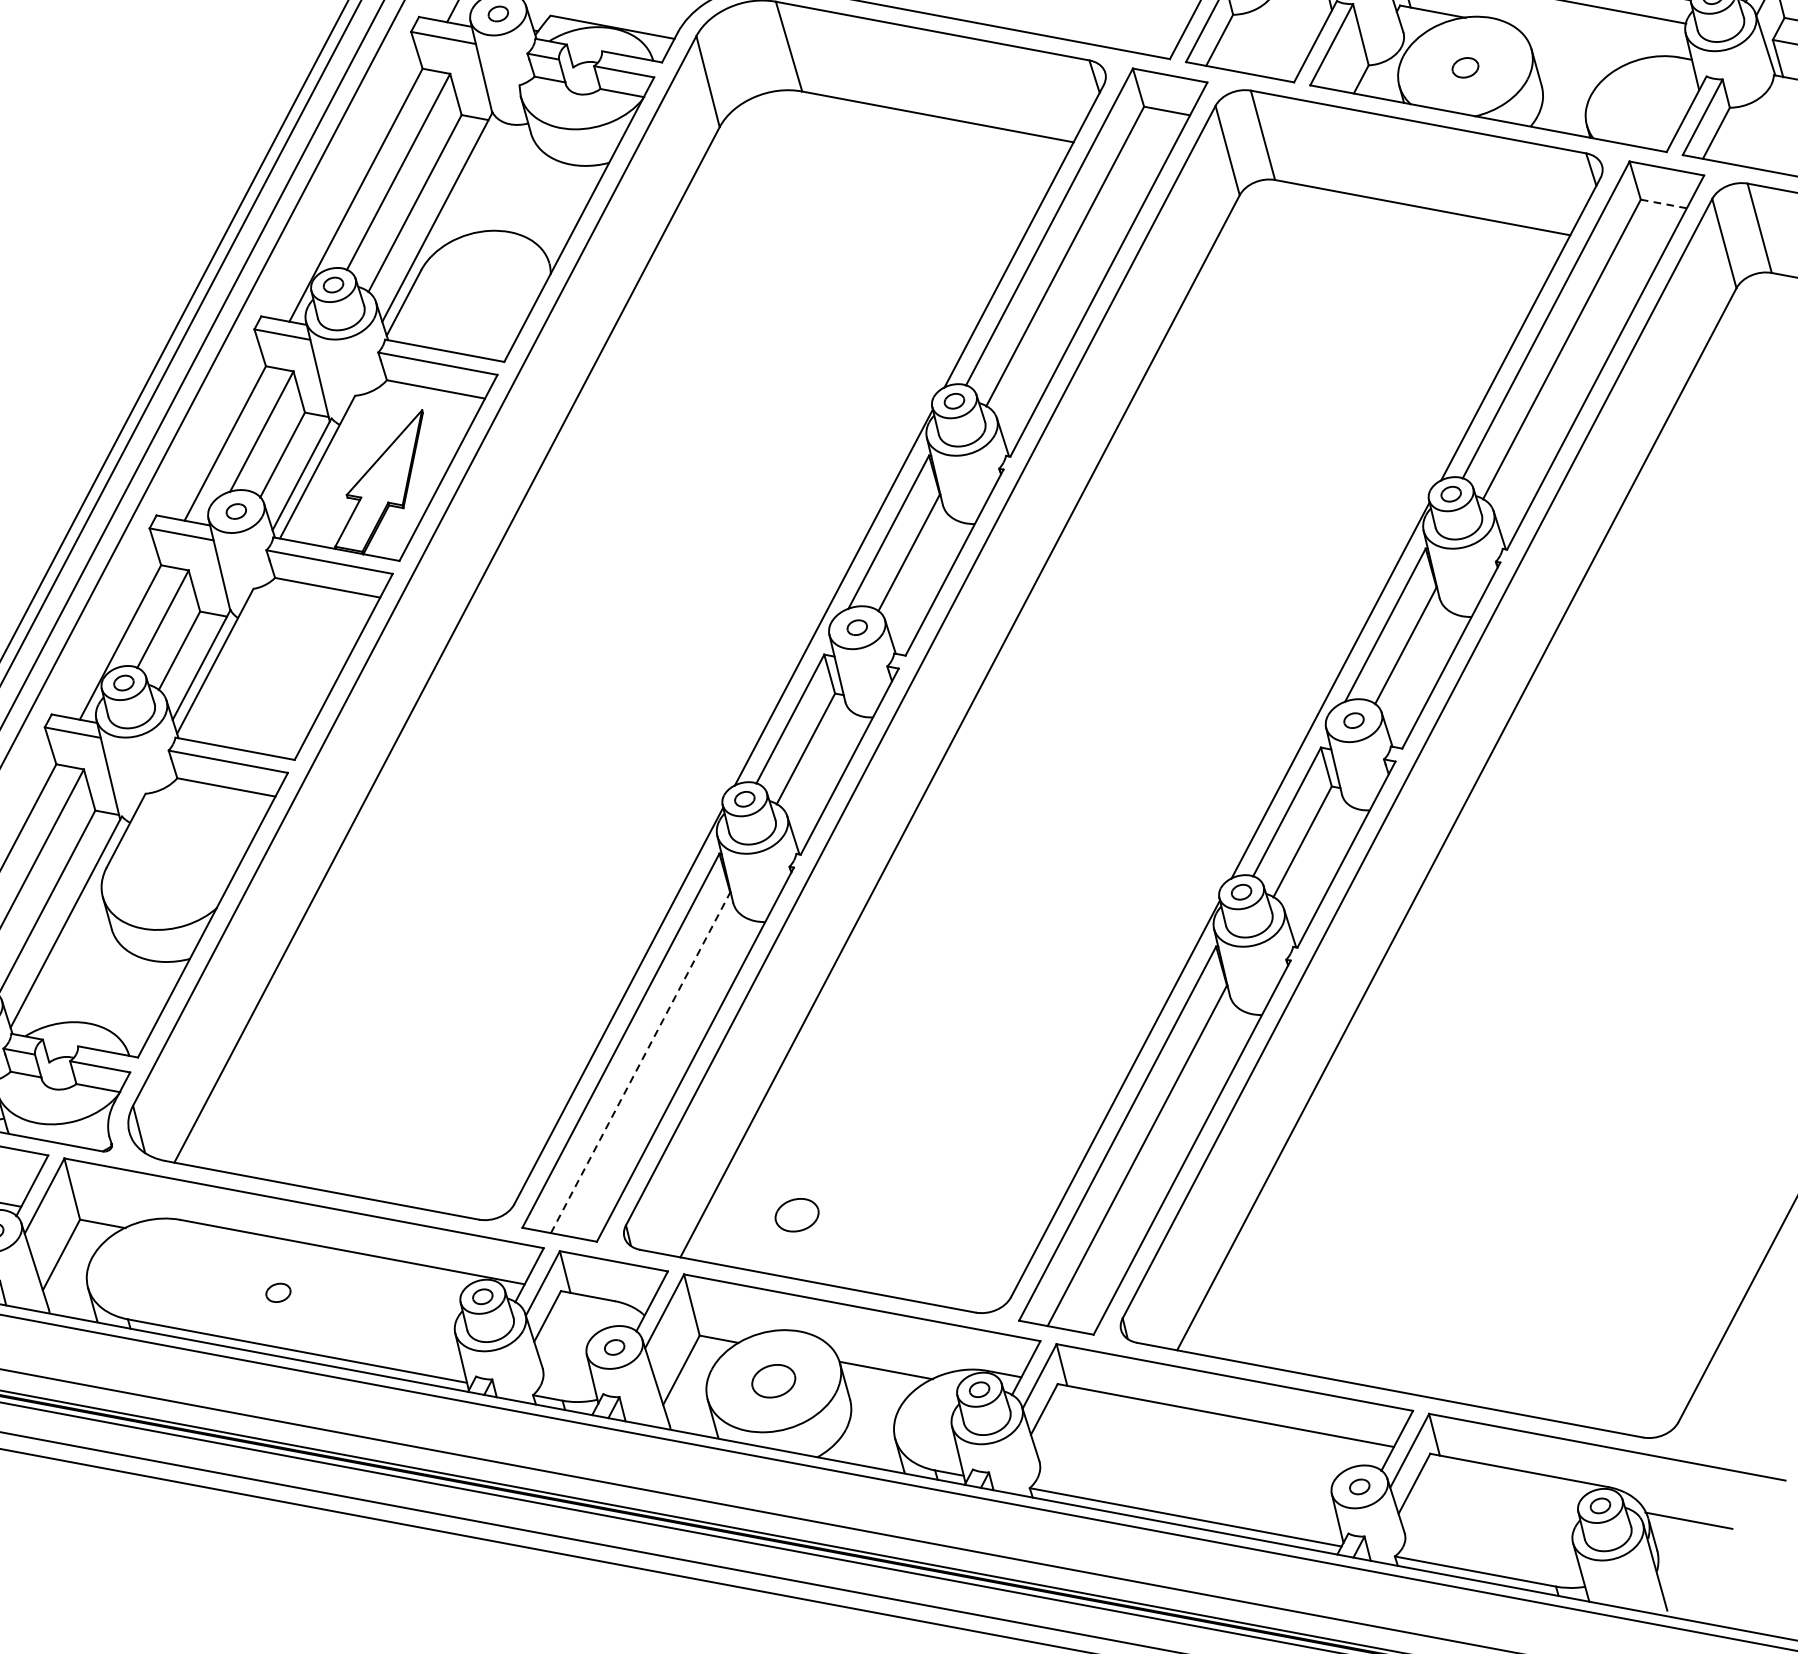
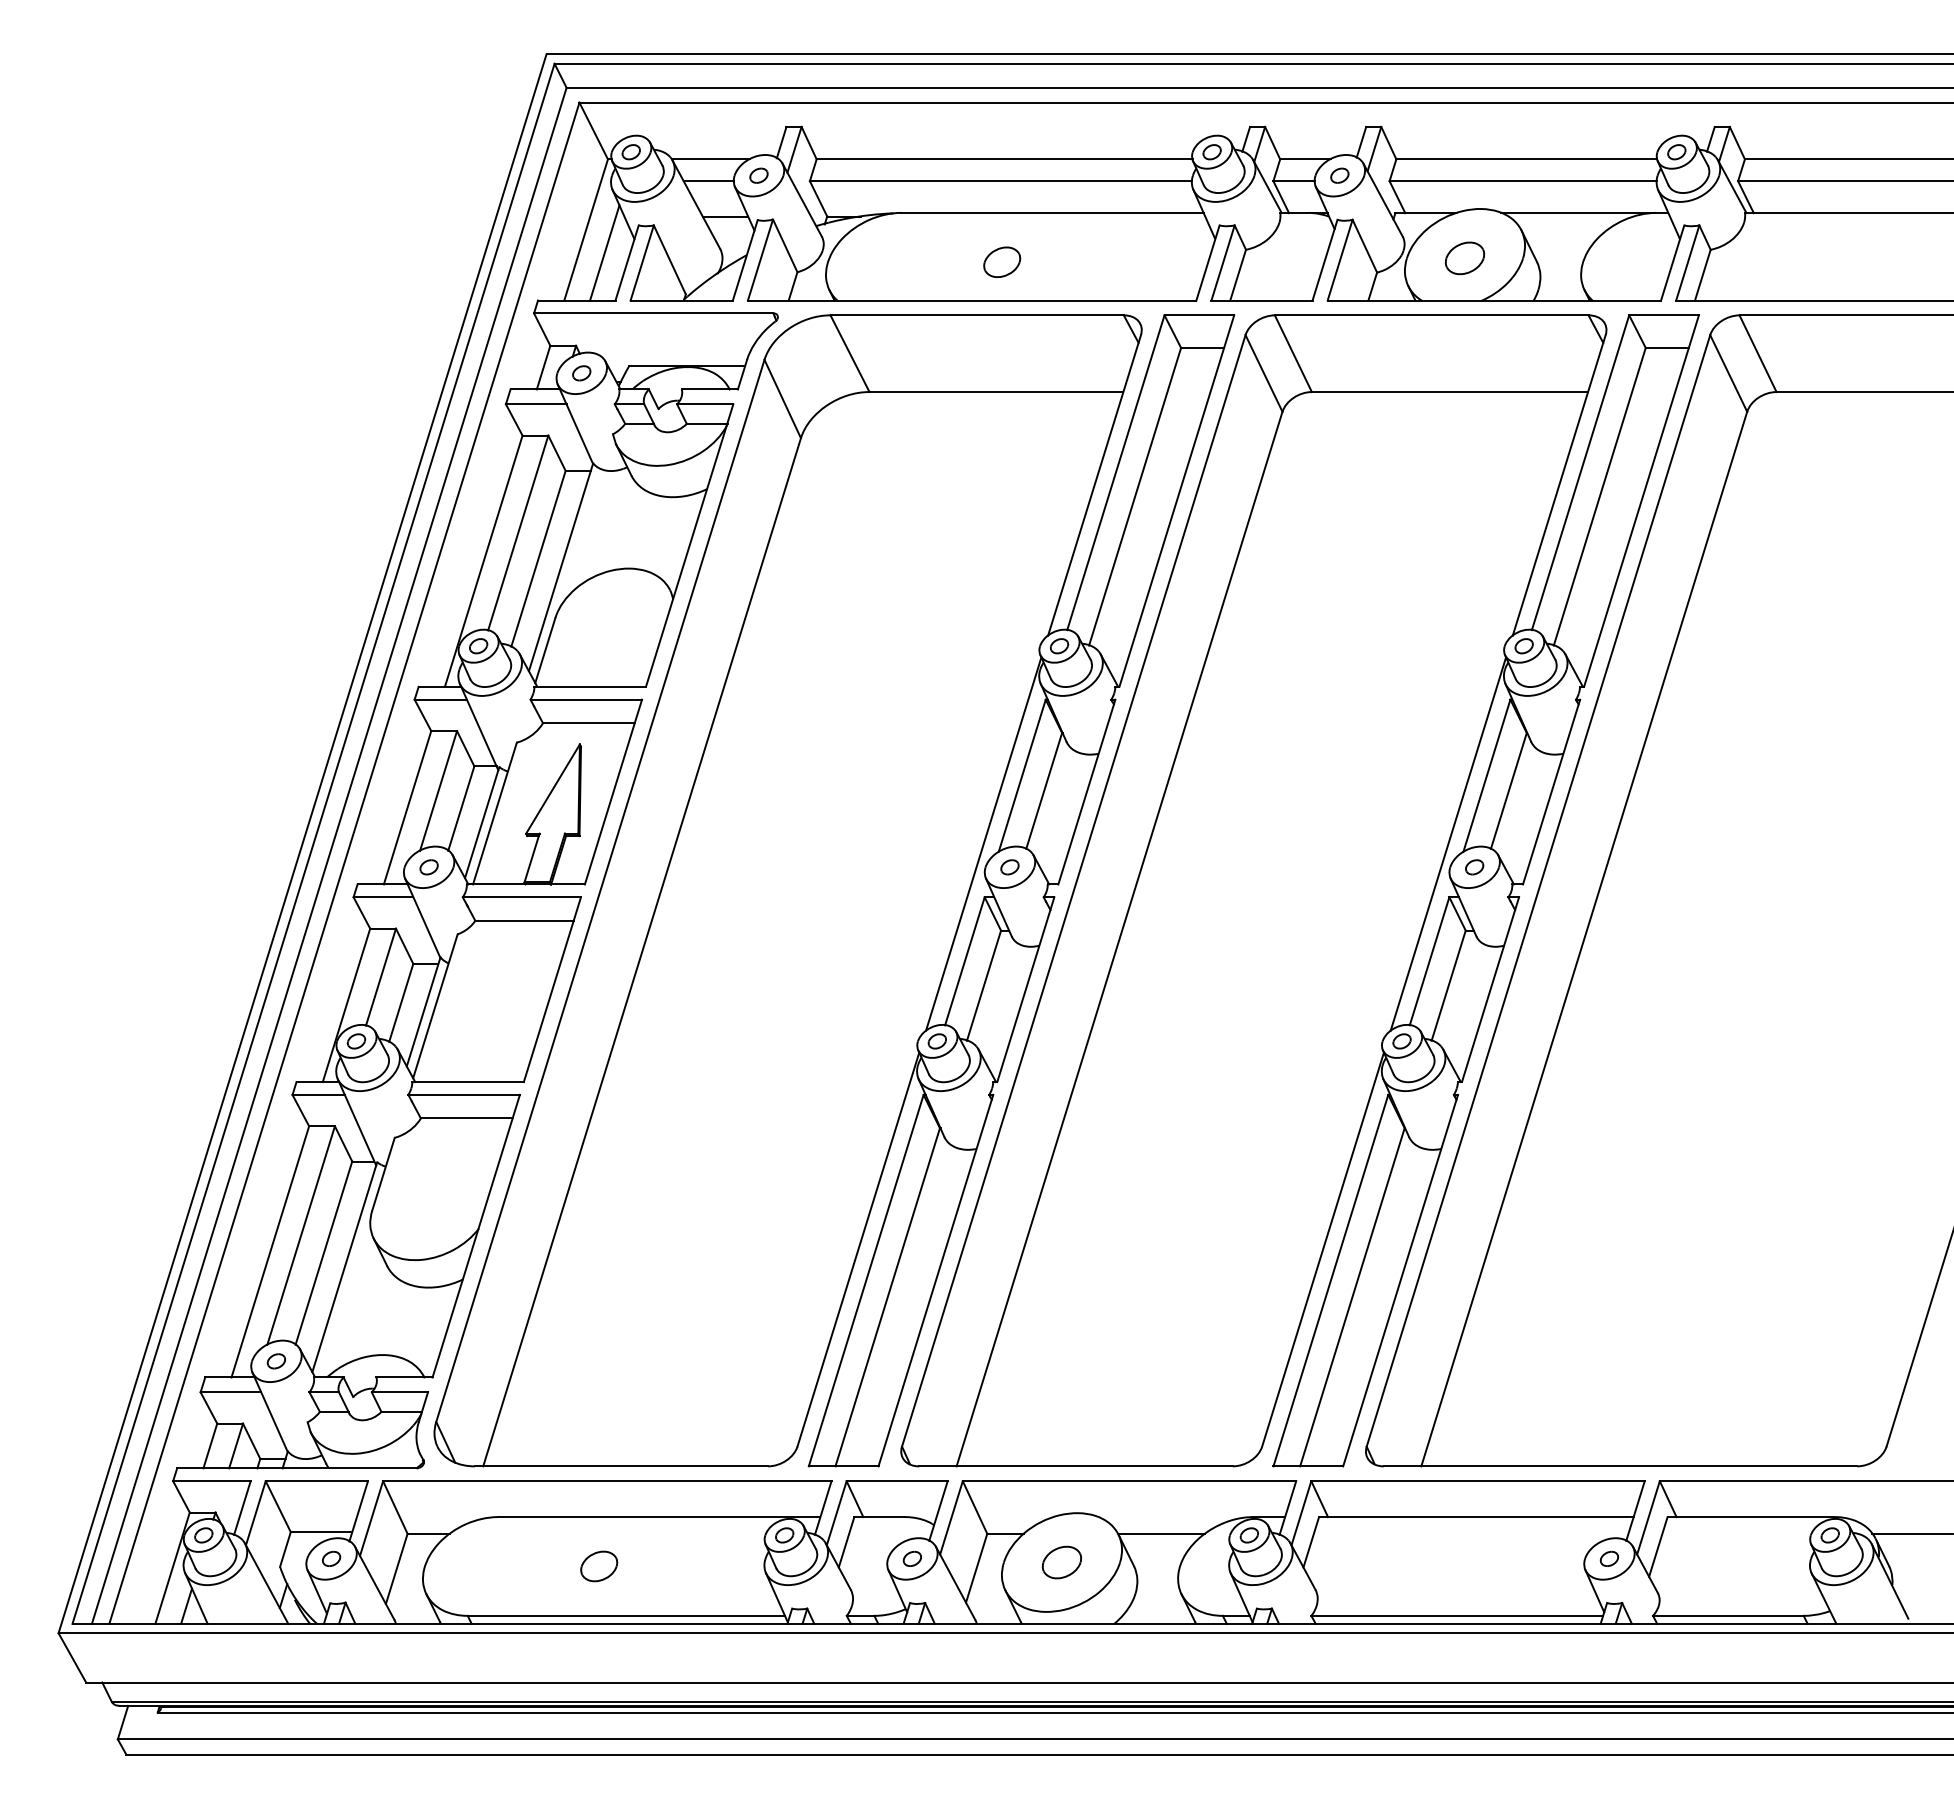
line: (1594, 42) -> (1577, 213), added
part: (1464, 67) -> (1464, 258), size x1.67
line: (1664, 203) -> (1667, 347), dashed -> solid
line: (640, 1063) -> (887, 1297), dashed -> solid
part: (796, 1215) -> (1054, 1408), removed
part: (278, 1292) -> (599, 1566), size x1.67

